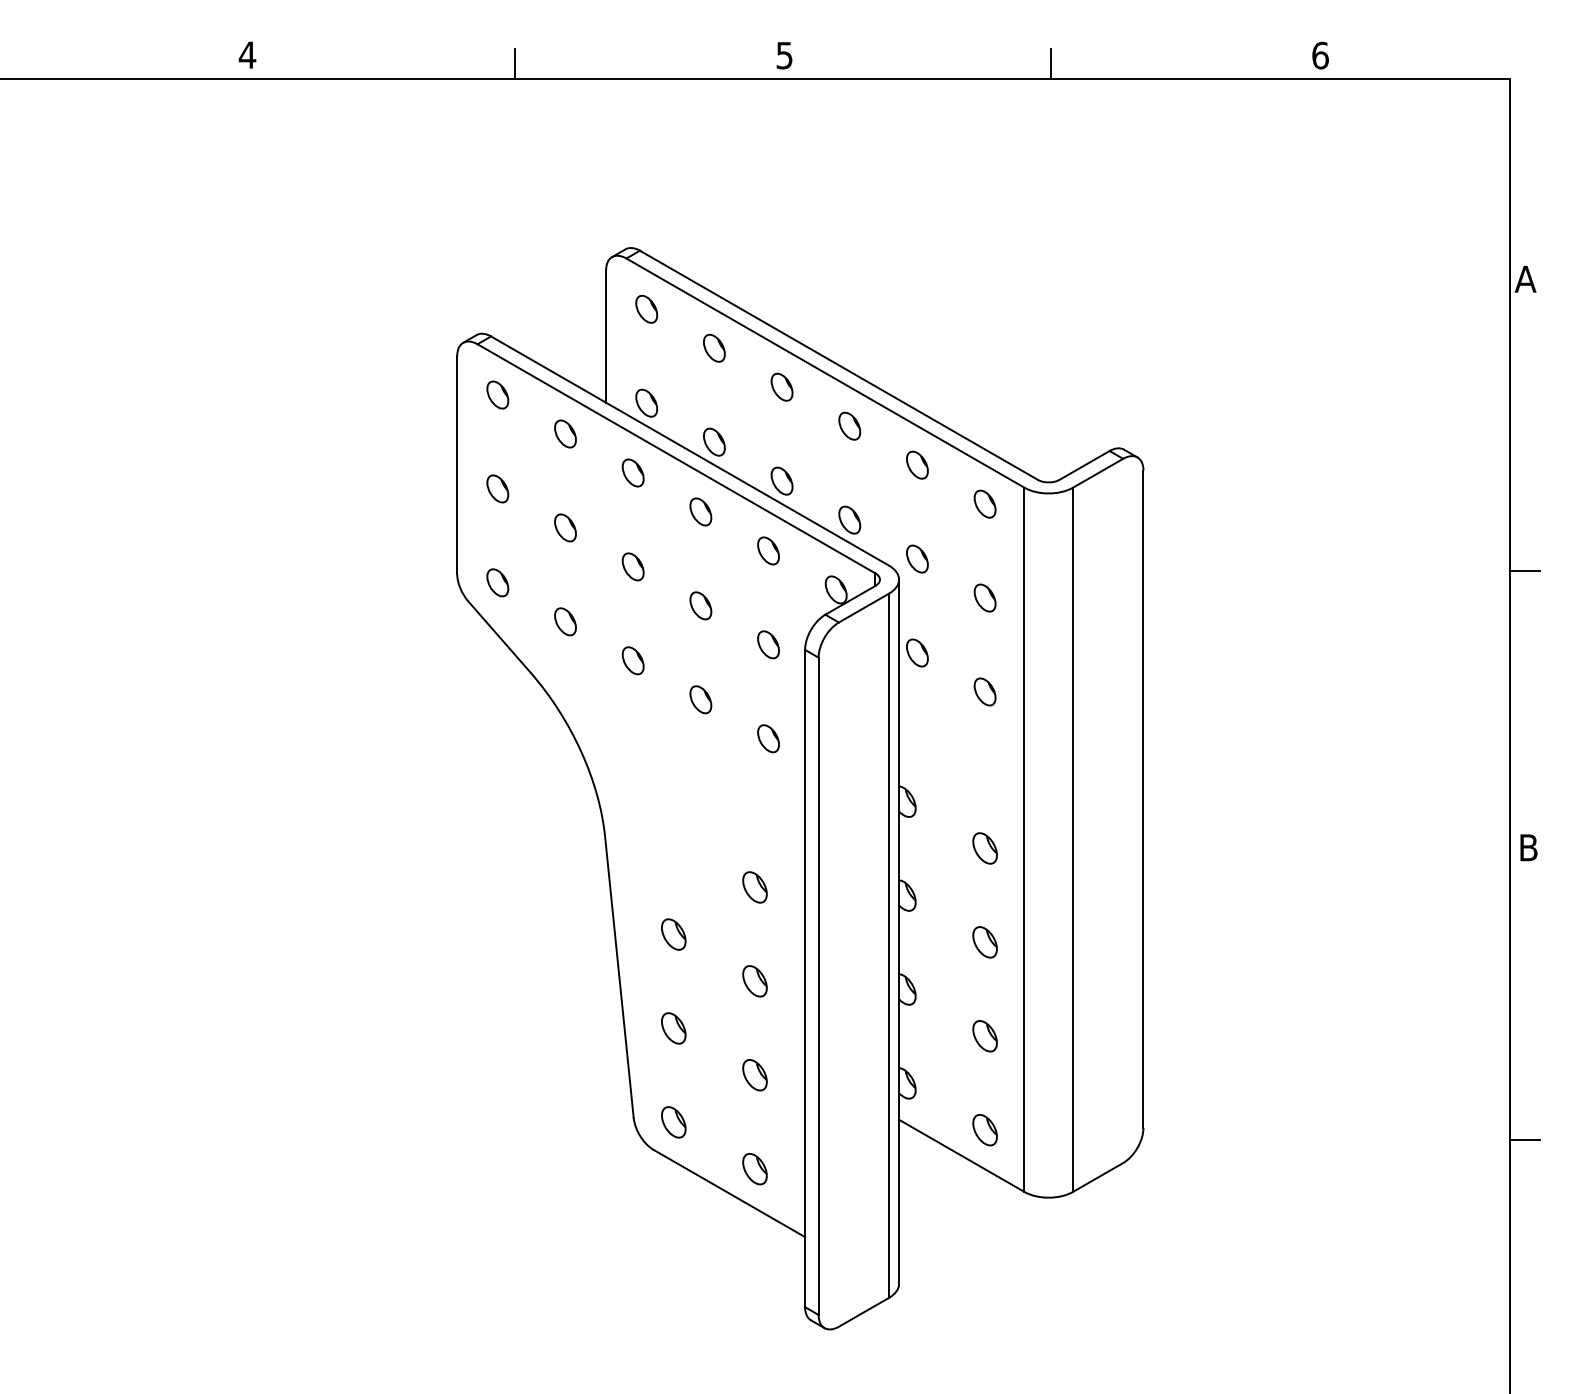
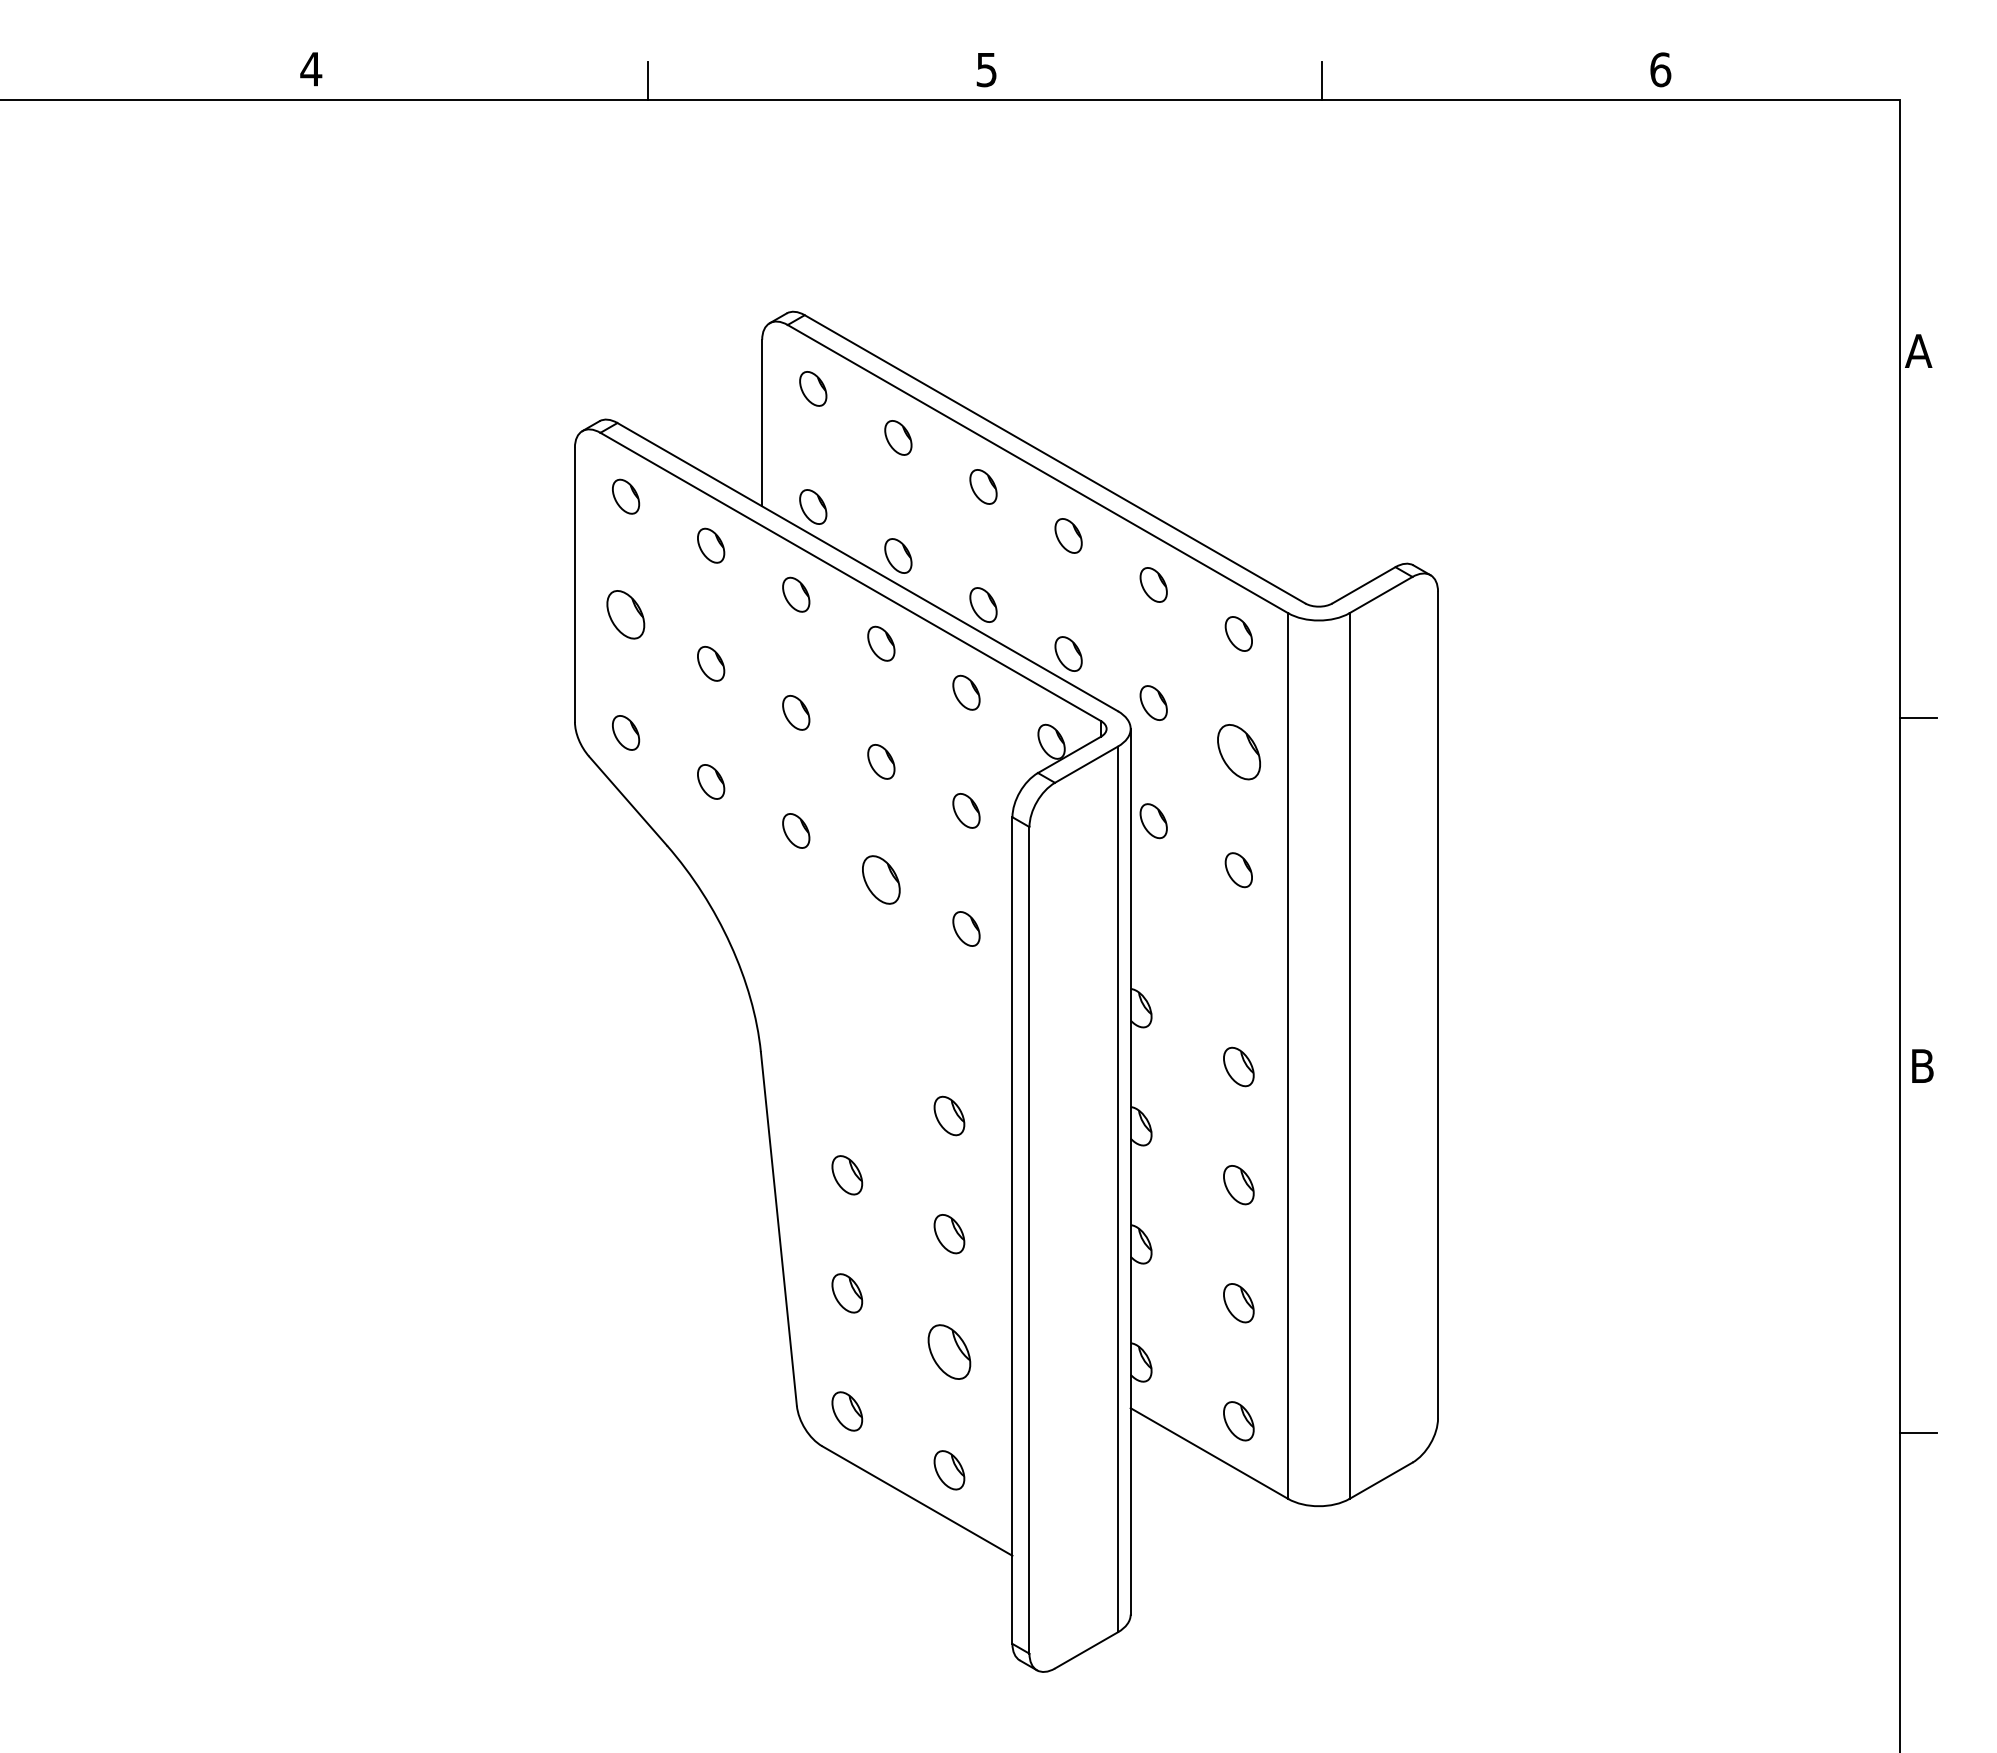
part: (498, 488) -> (626, 614), size x1.4
part: (984, 597) -> (1238, 751), size x1.6
part: (700, 699) -> (881, 879), size x1.4
part: (755, 1075) -> (949, 1352), size x1.4

